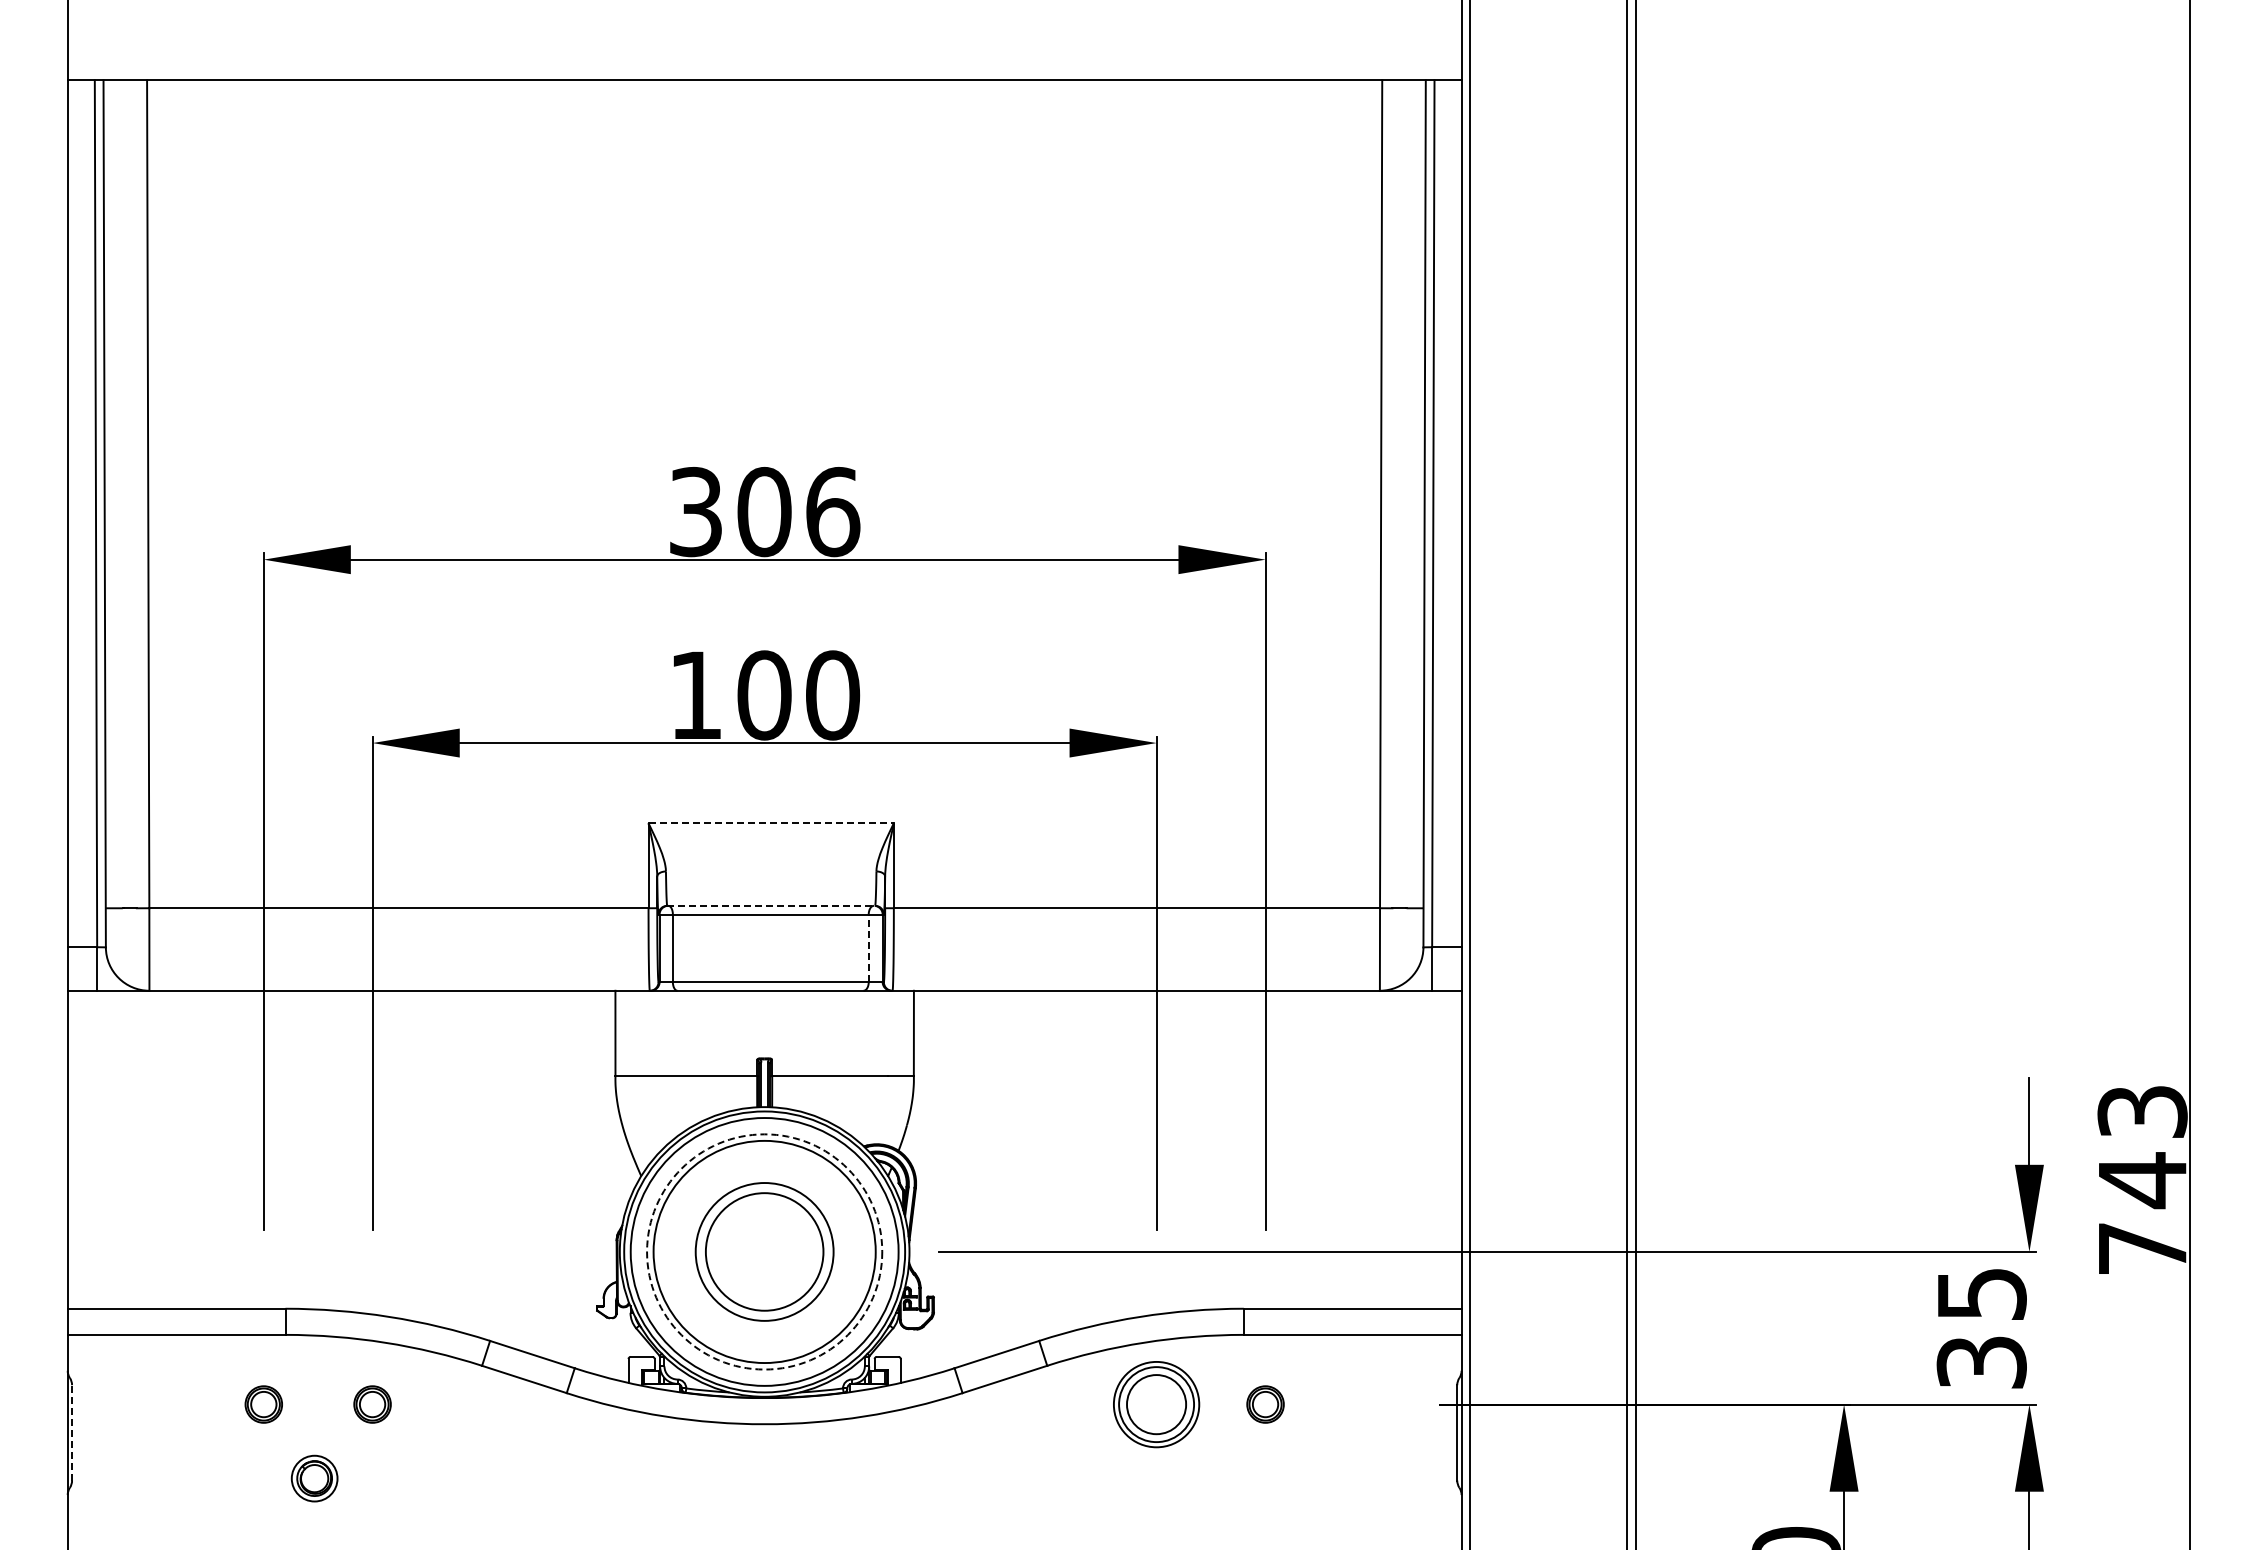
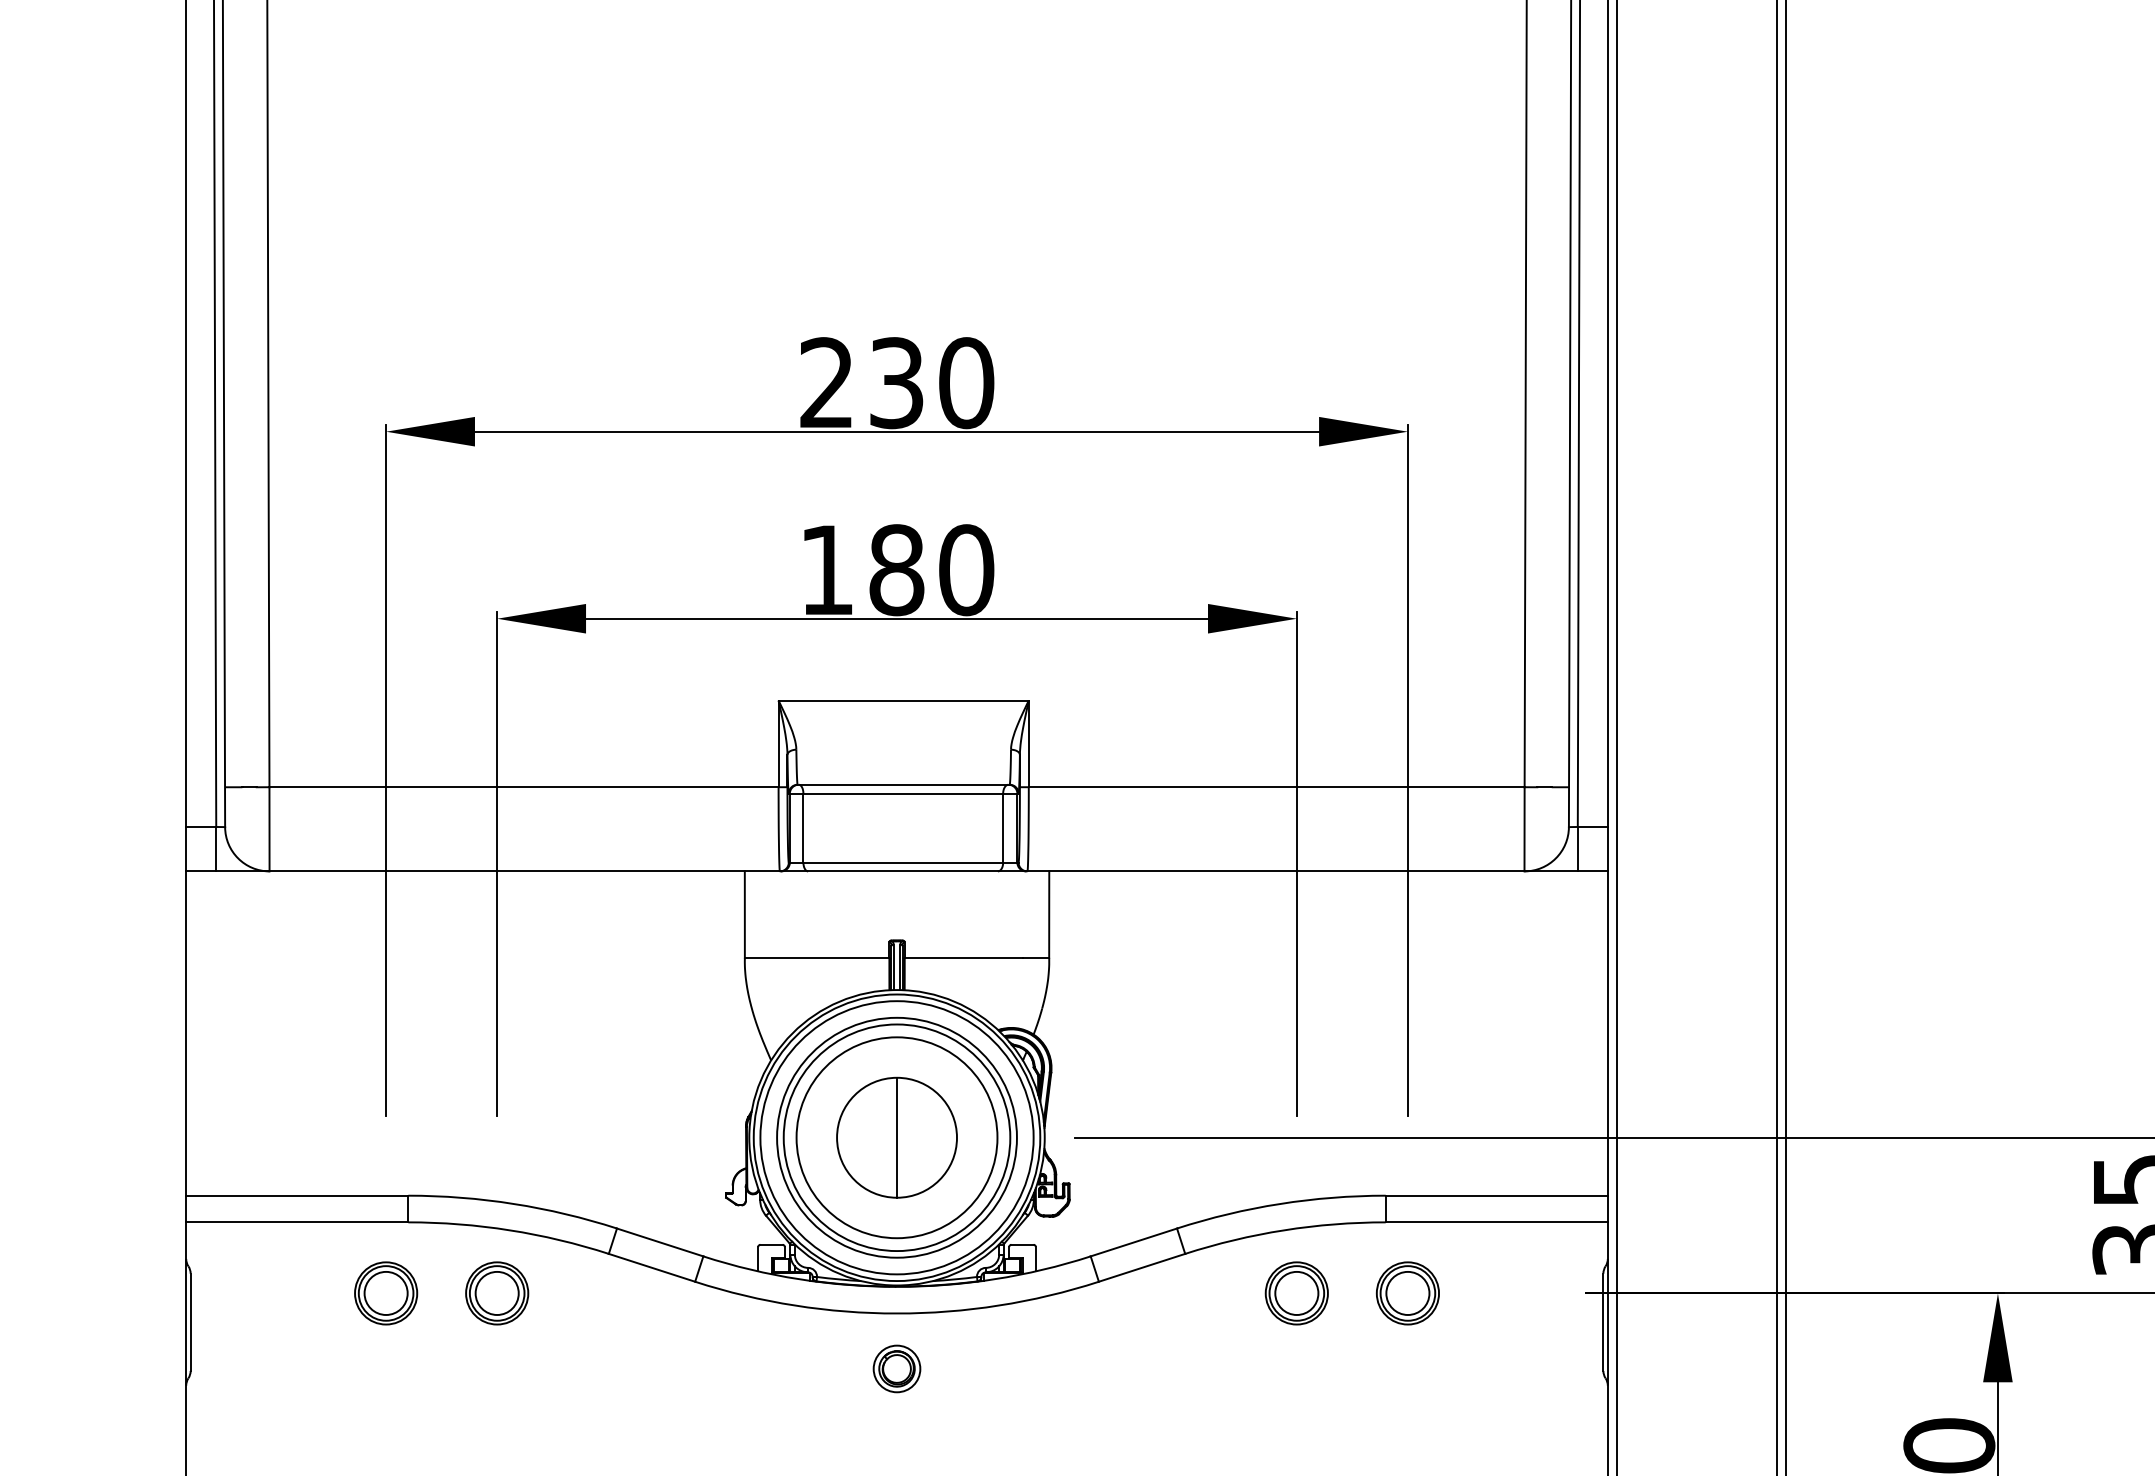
text: (765, 511) -> (897, 382), 306 -> 230
text: (764, 695) -> (896, 570), 100 -> 180
line: (771, 823) -> (903, 700), dashed -> solid
line: (771, 905) -> (903, 784), dashed -> solid
line: (868, 948) -> (1002, 828), dashed -> solid
circle: (764, 1251) -> (896, 1137), dashed -> solid
circle: (764, 1251) -> (896, 1137), size x1.43
line: (764, 1251) -> (896, 1137), added
part: (263, 1404) -> (385, 1293), size x1.67
part: (372, 1404) -> (497, 1293), size x1.67
part: (1156, 1404) -> (1296, 1293), size x0.71
part: (1265, 1404) -> (1407, 1293), size x1.67
line: (72, 1432) -> (191, 1321), dashed -> solid
part: (314, 1478) -> (896, 1368), moved

